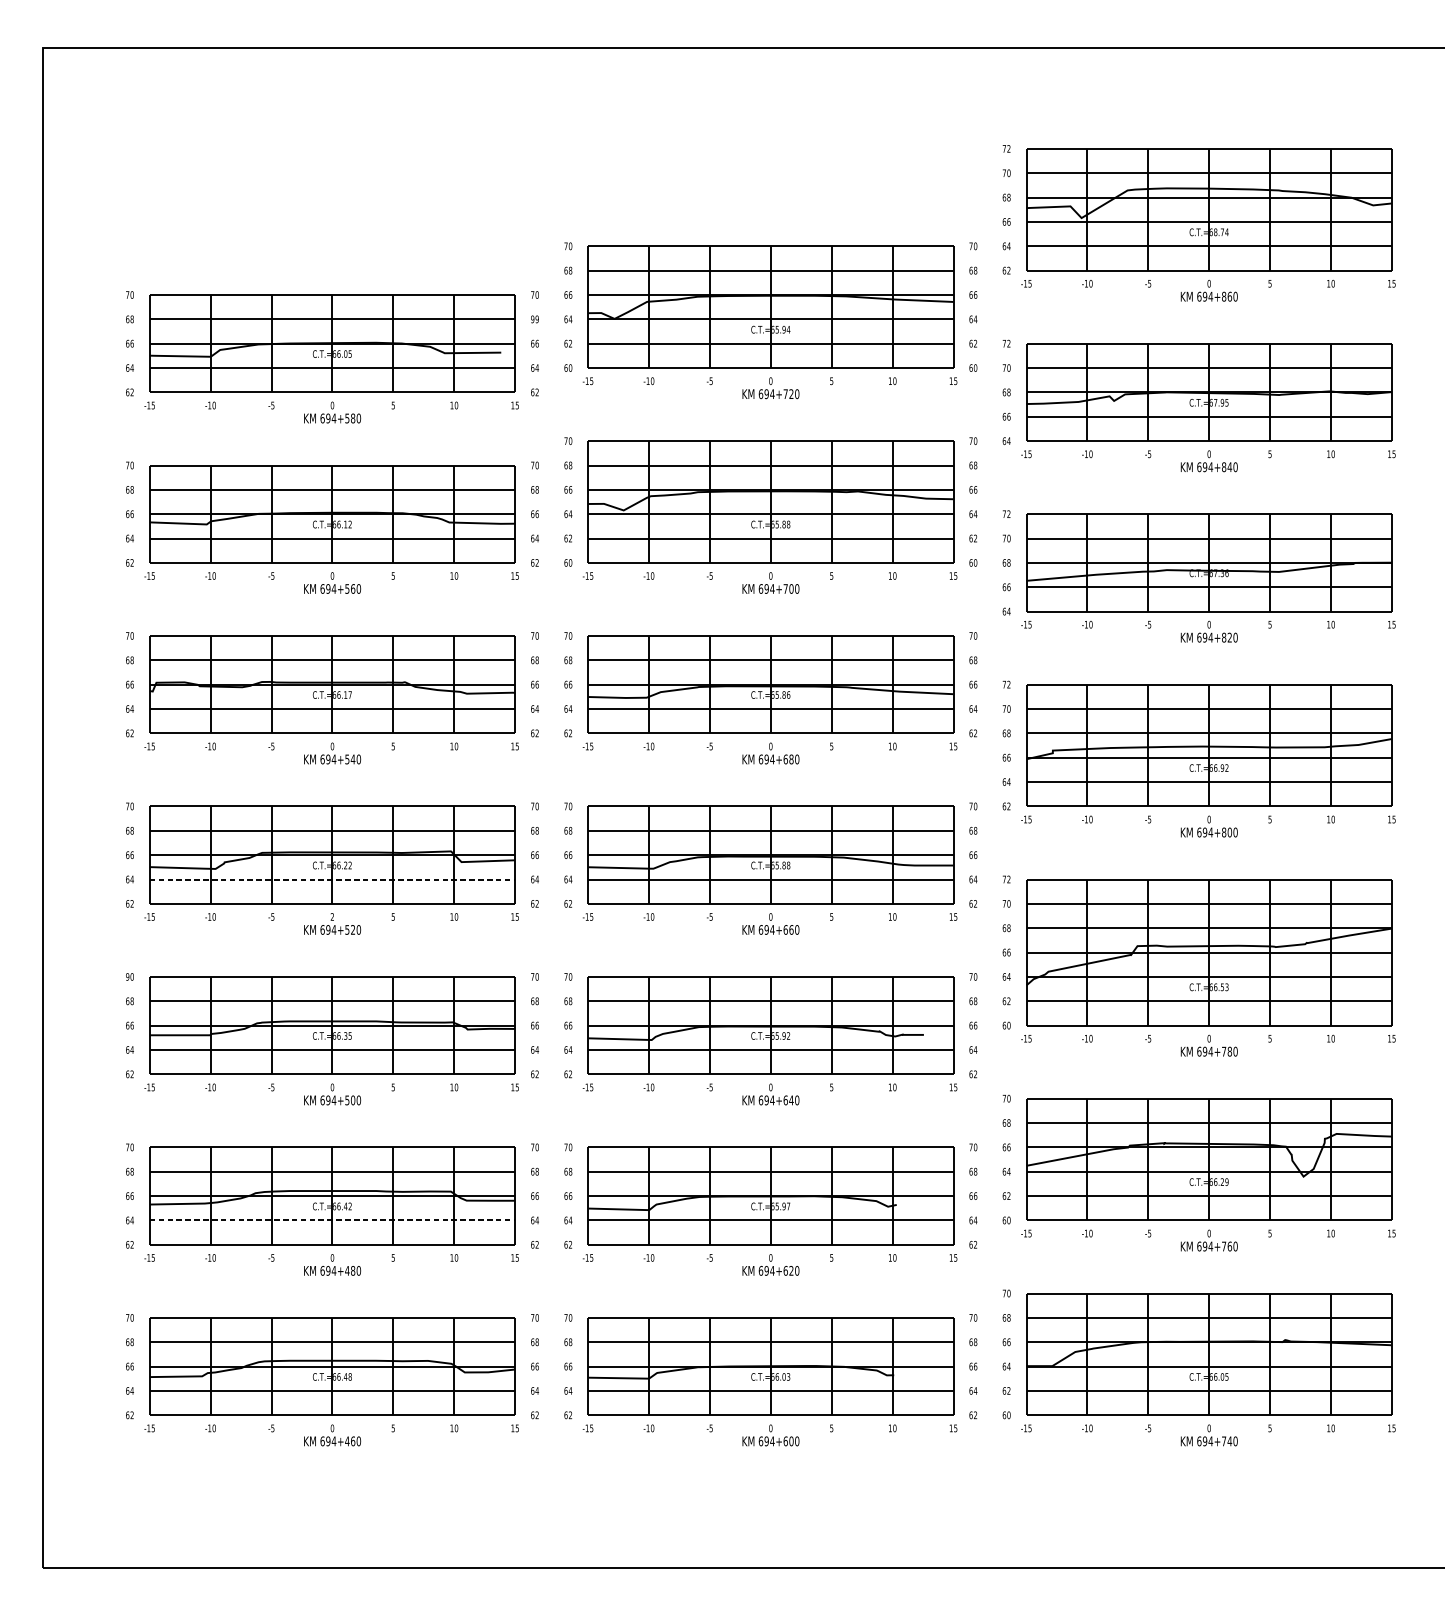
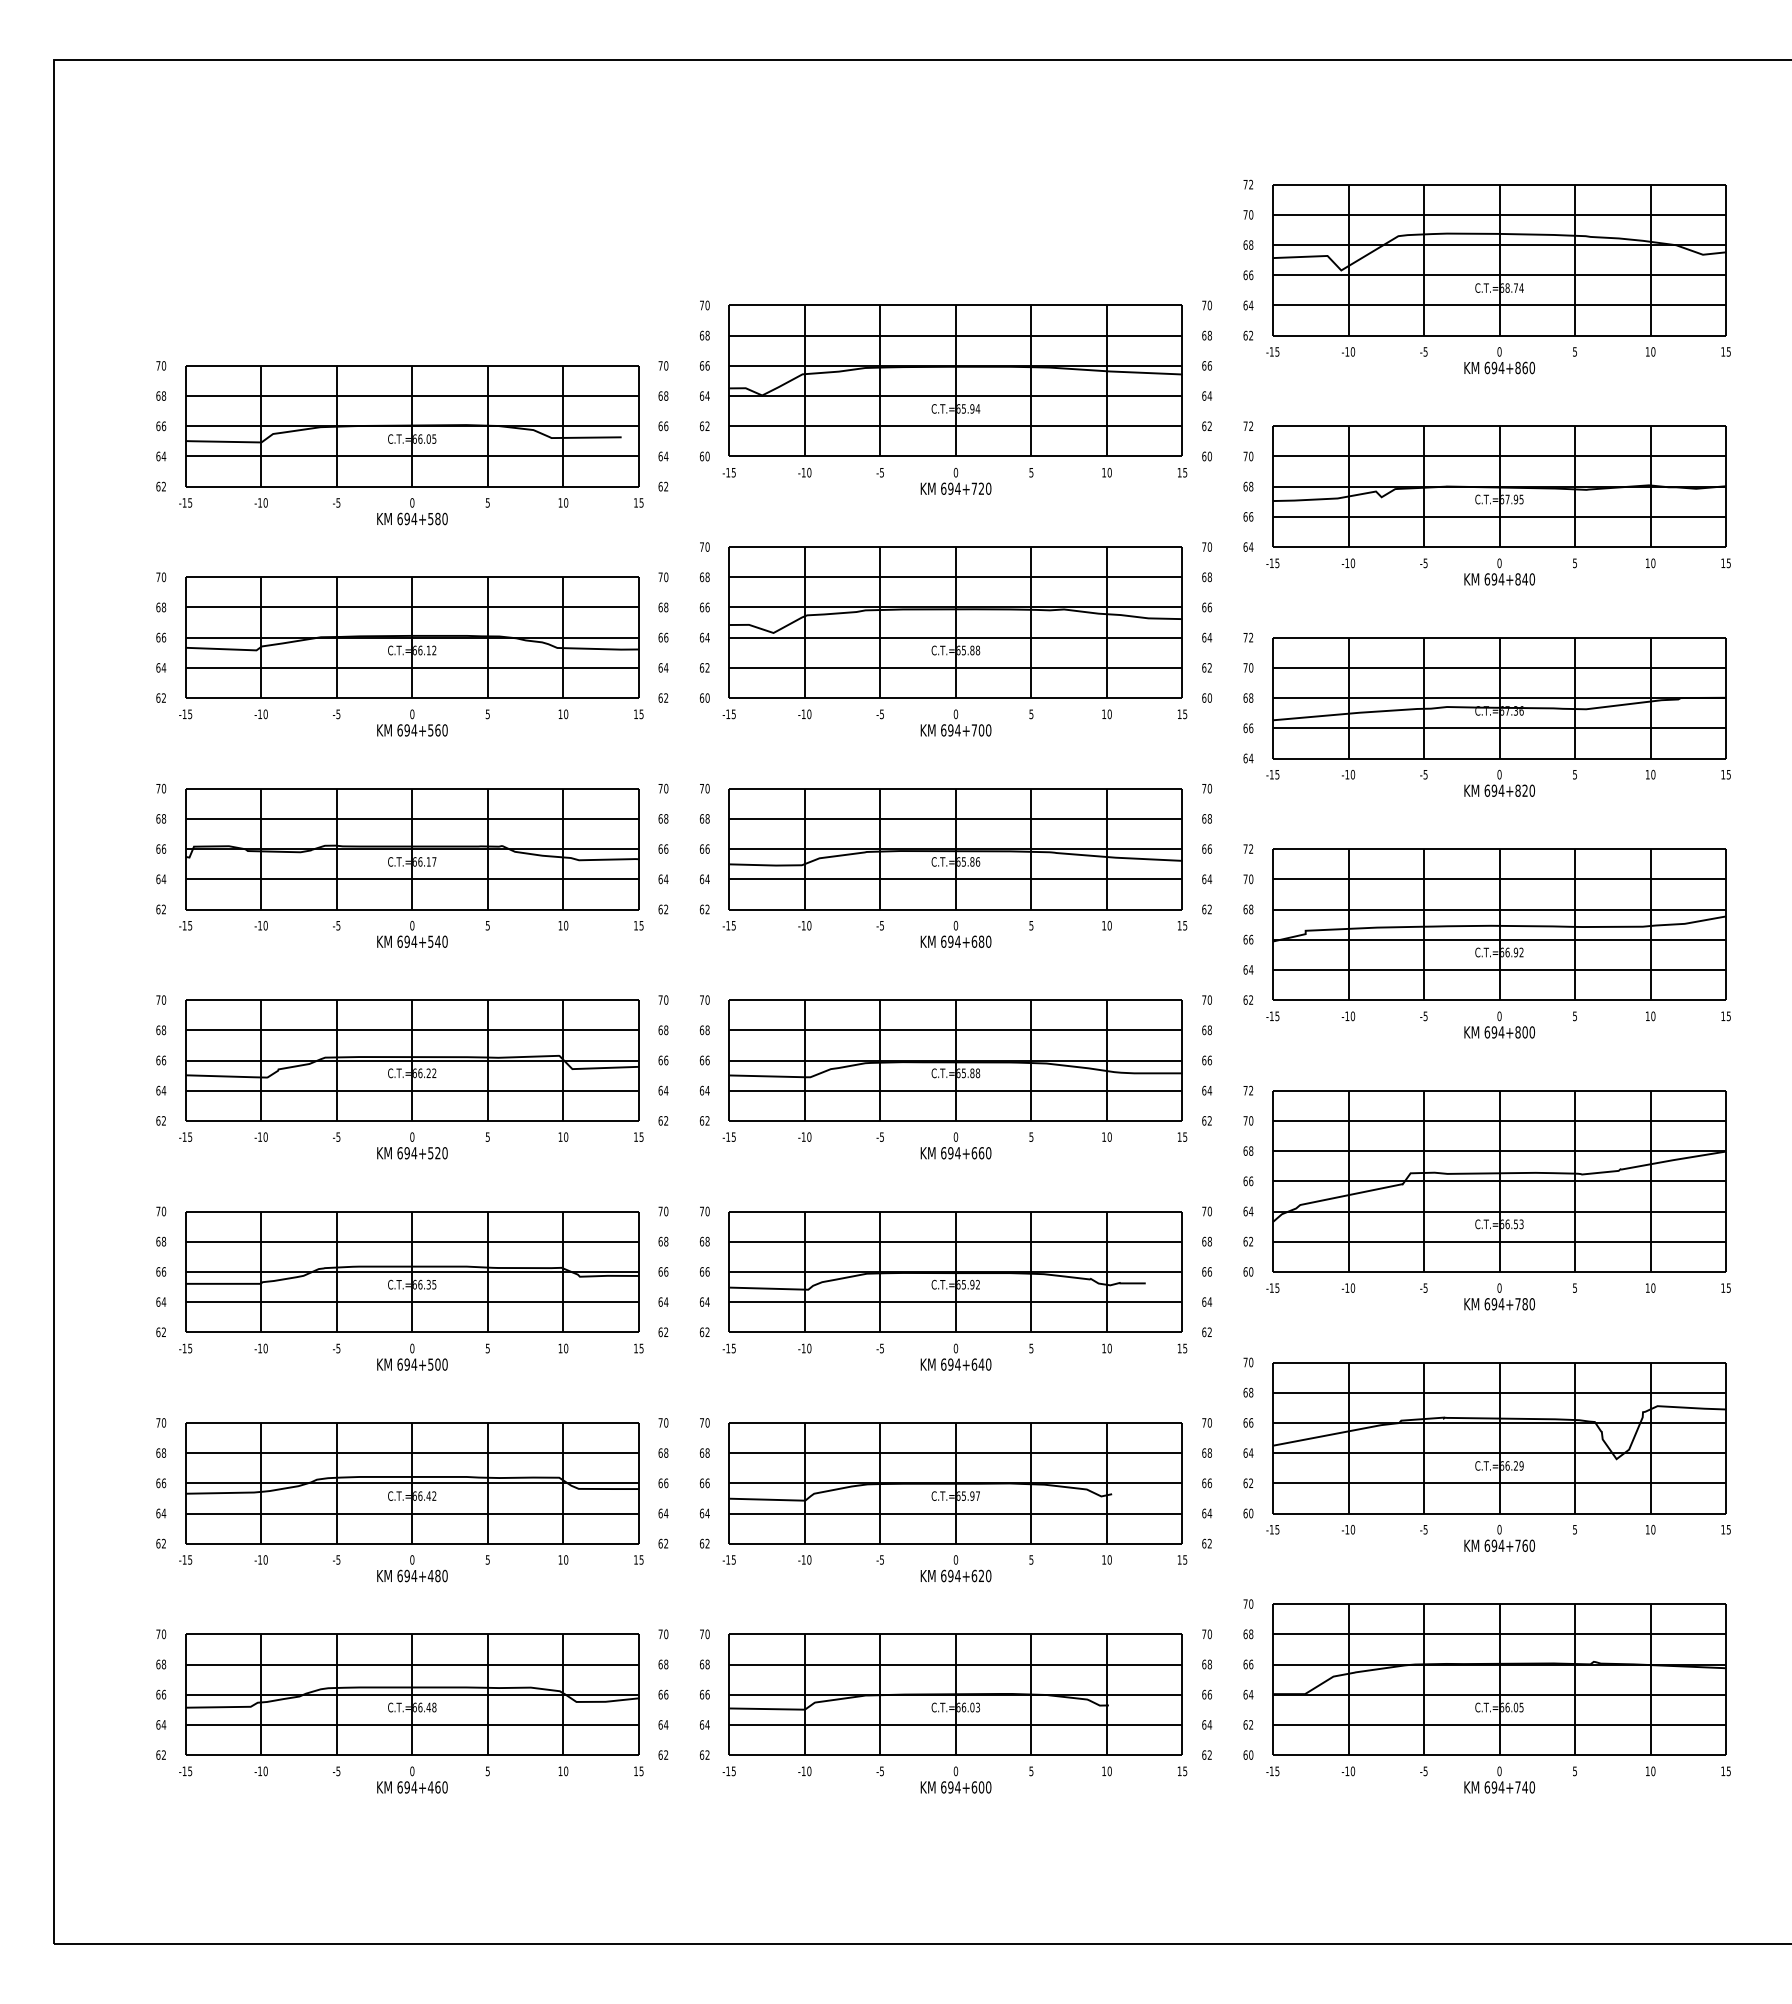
text: (535, 318) -> (663, 395), 99 -> 68
line: (332, 879) -> (412, 1090), dashed -> solid
text: (332, 916) -> (412, 1136), 2 -> 0
text: (127, 976) -> (158, 1211), 90 -> 70
line: (332, 1220) -> (412, 1513), dashed -> solid

